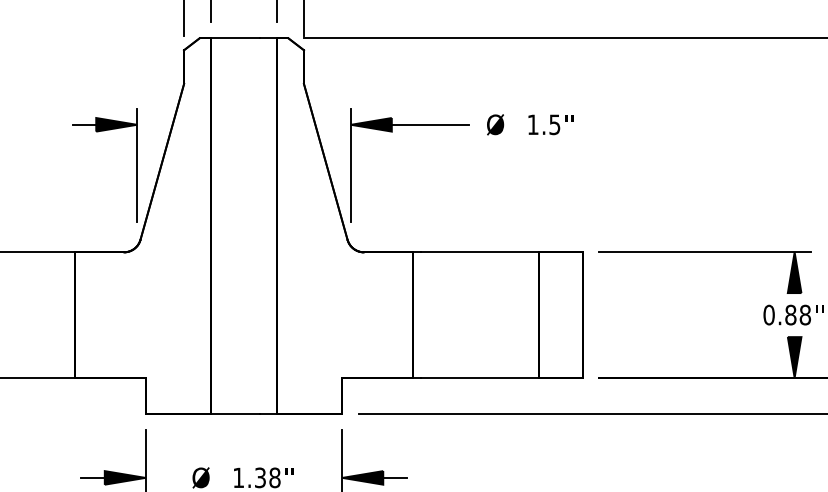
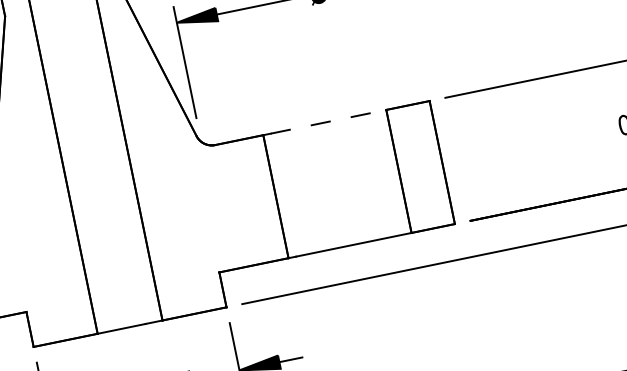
line: (479, 252) -> (328, 122), solid -> dashed

